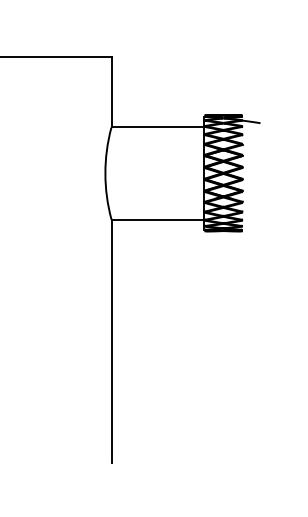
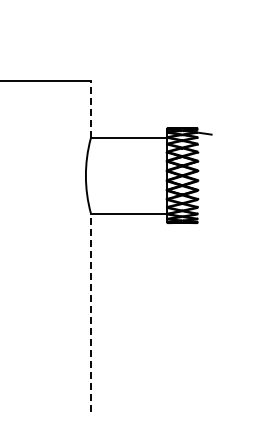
line: (111, 92) -> (90, 109), solid -> dashed
line: (111, 340) -> (90, 312), solid -> dashed

